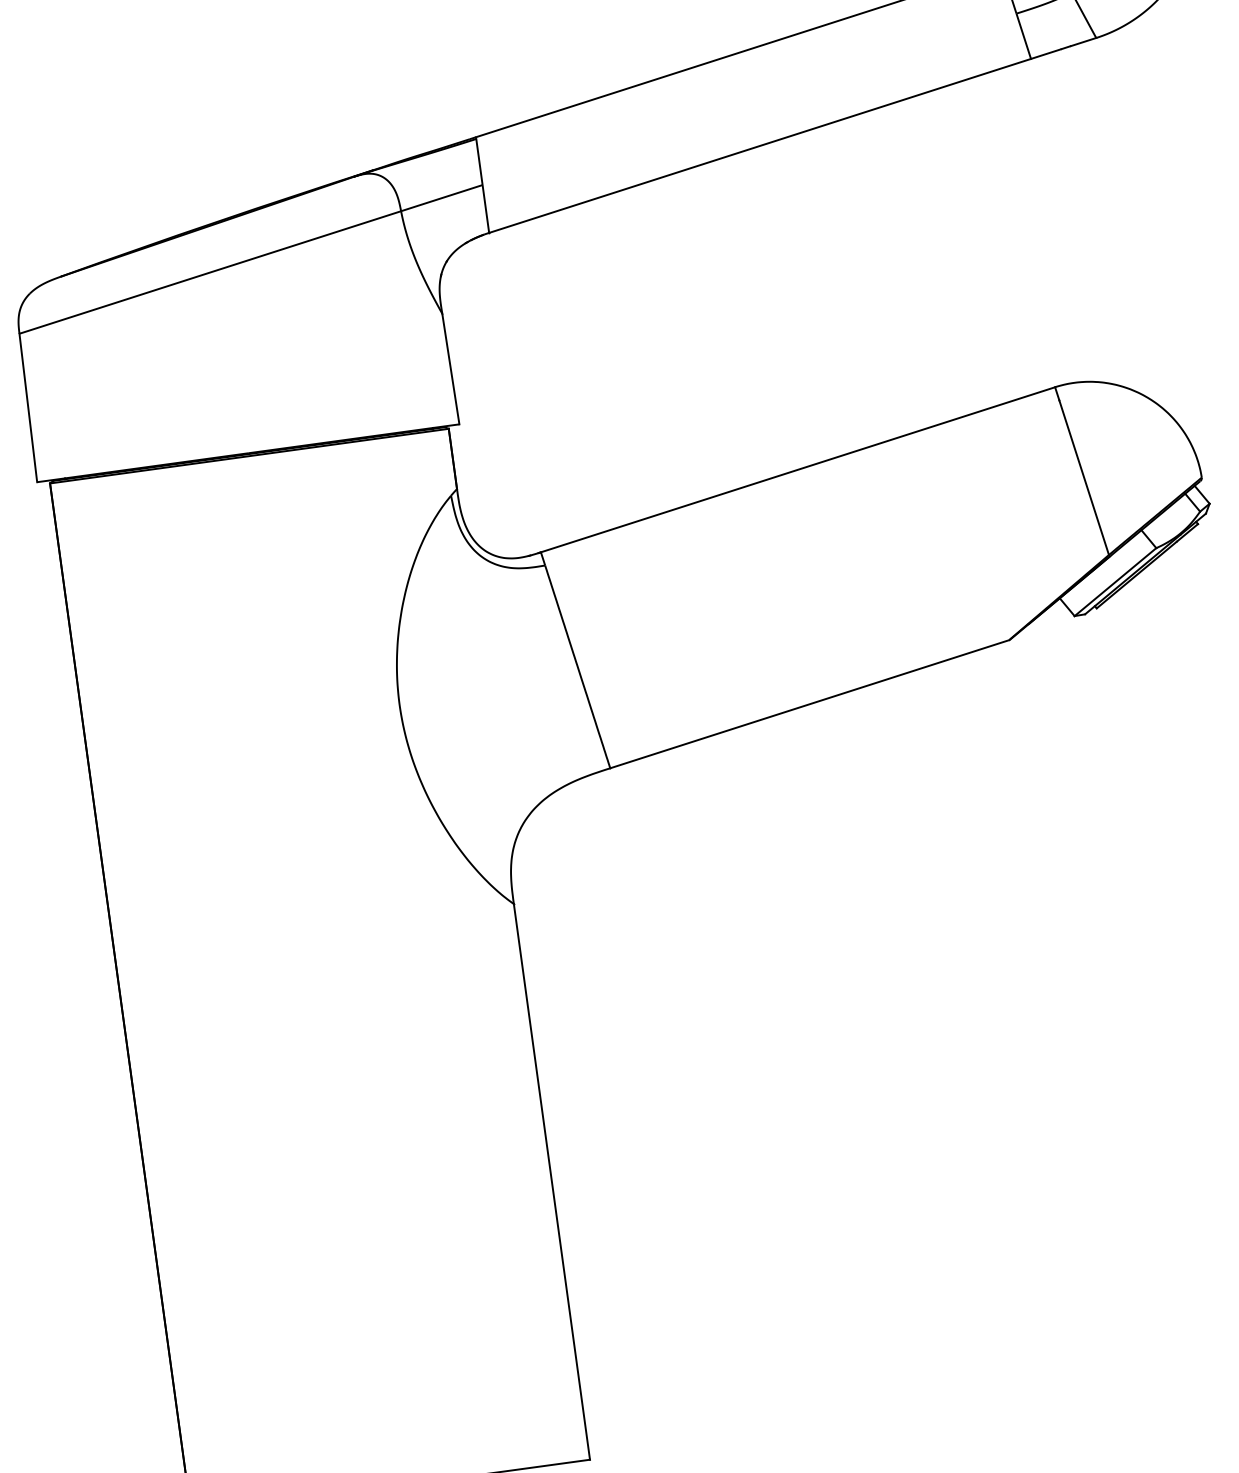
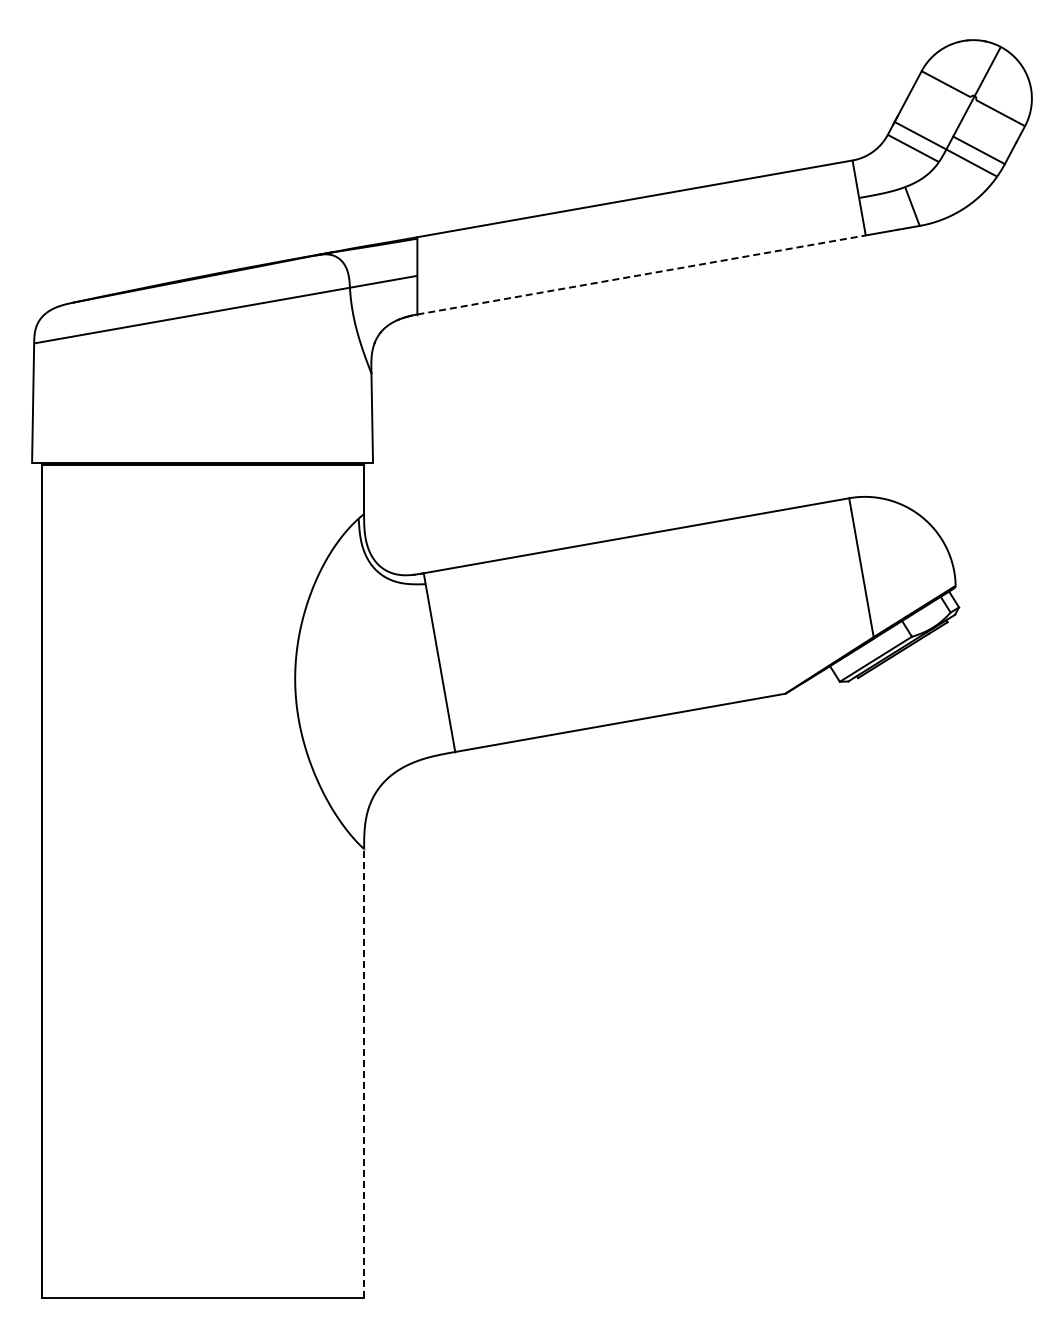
line: (759, 145) -> (641, 274), solid -> dashed
line: (552, 1180) -> (364, 1072), solid -> dashed

